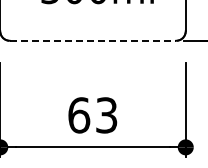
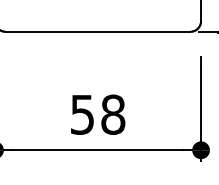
line: (93, 40) -> (98, 31), dashed -> solid
text: (92, 115) -> (97, 114), 63 -> 58

